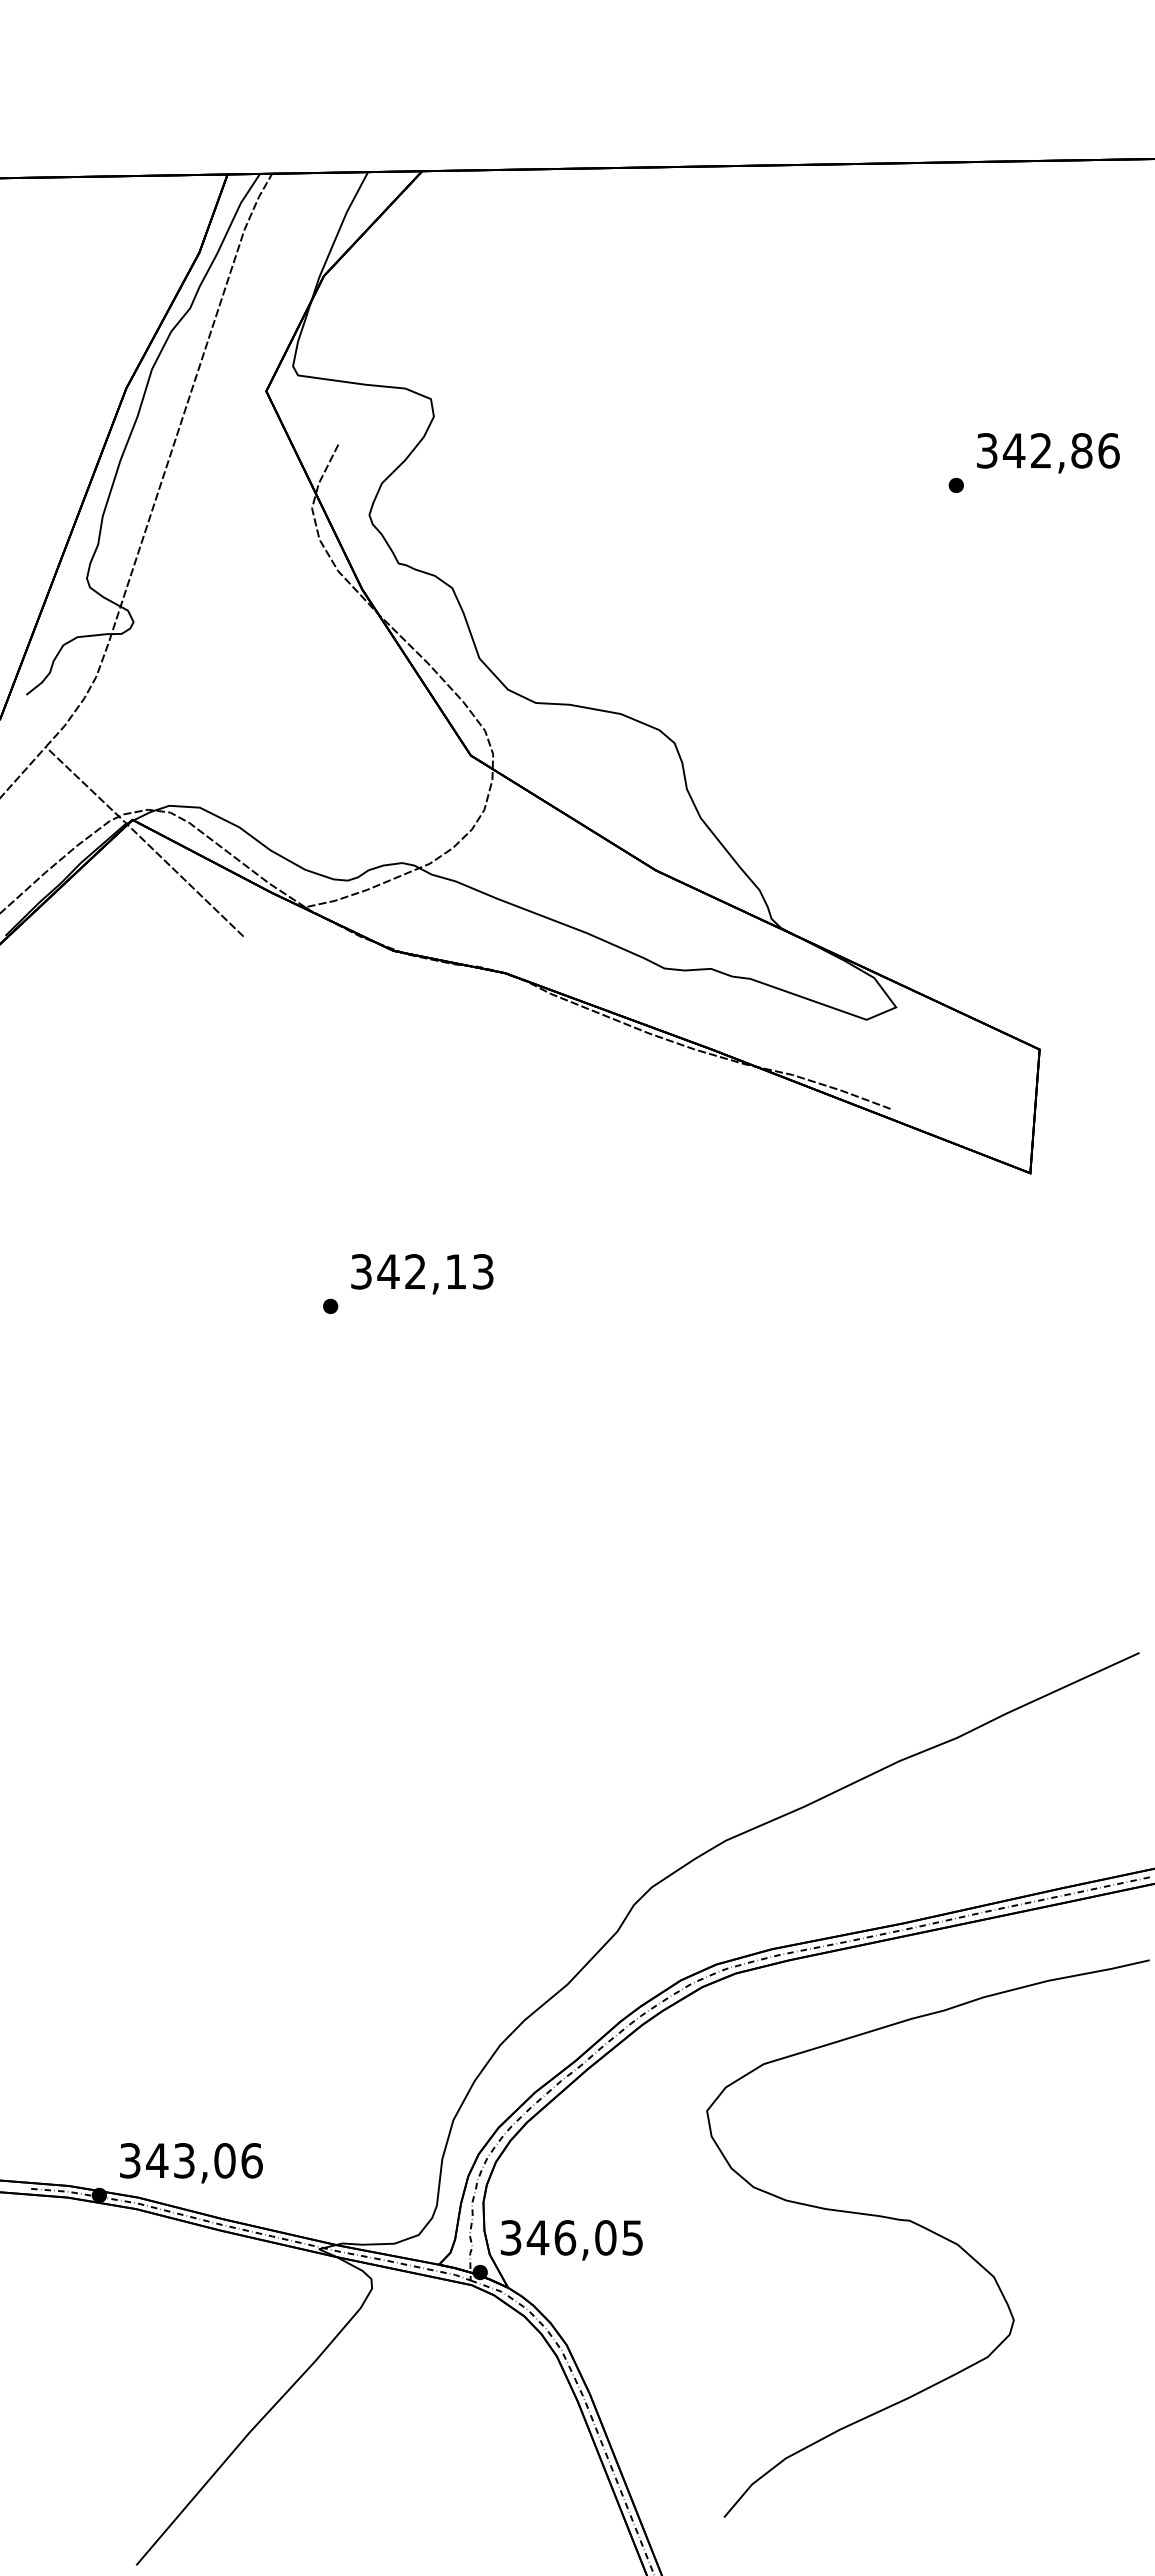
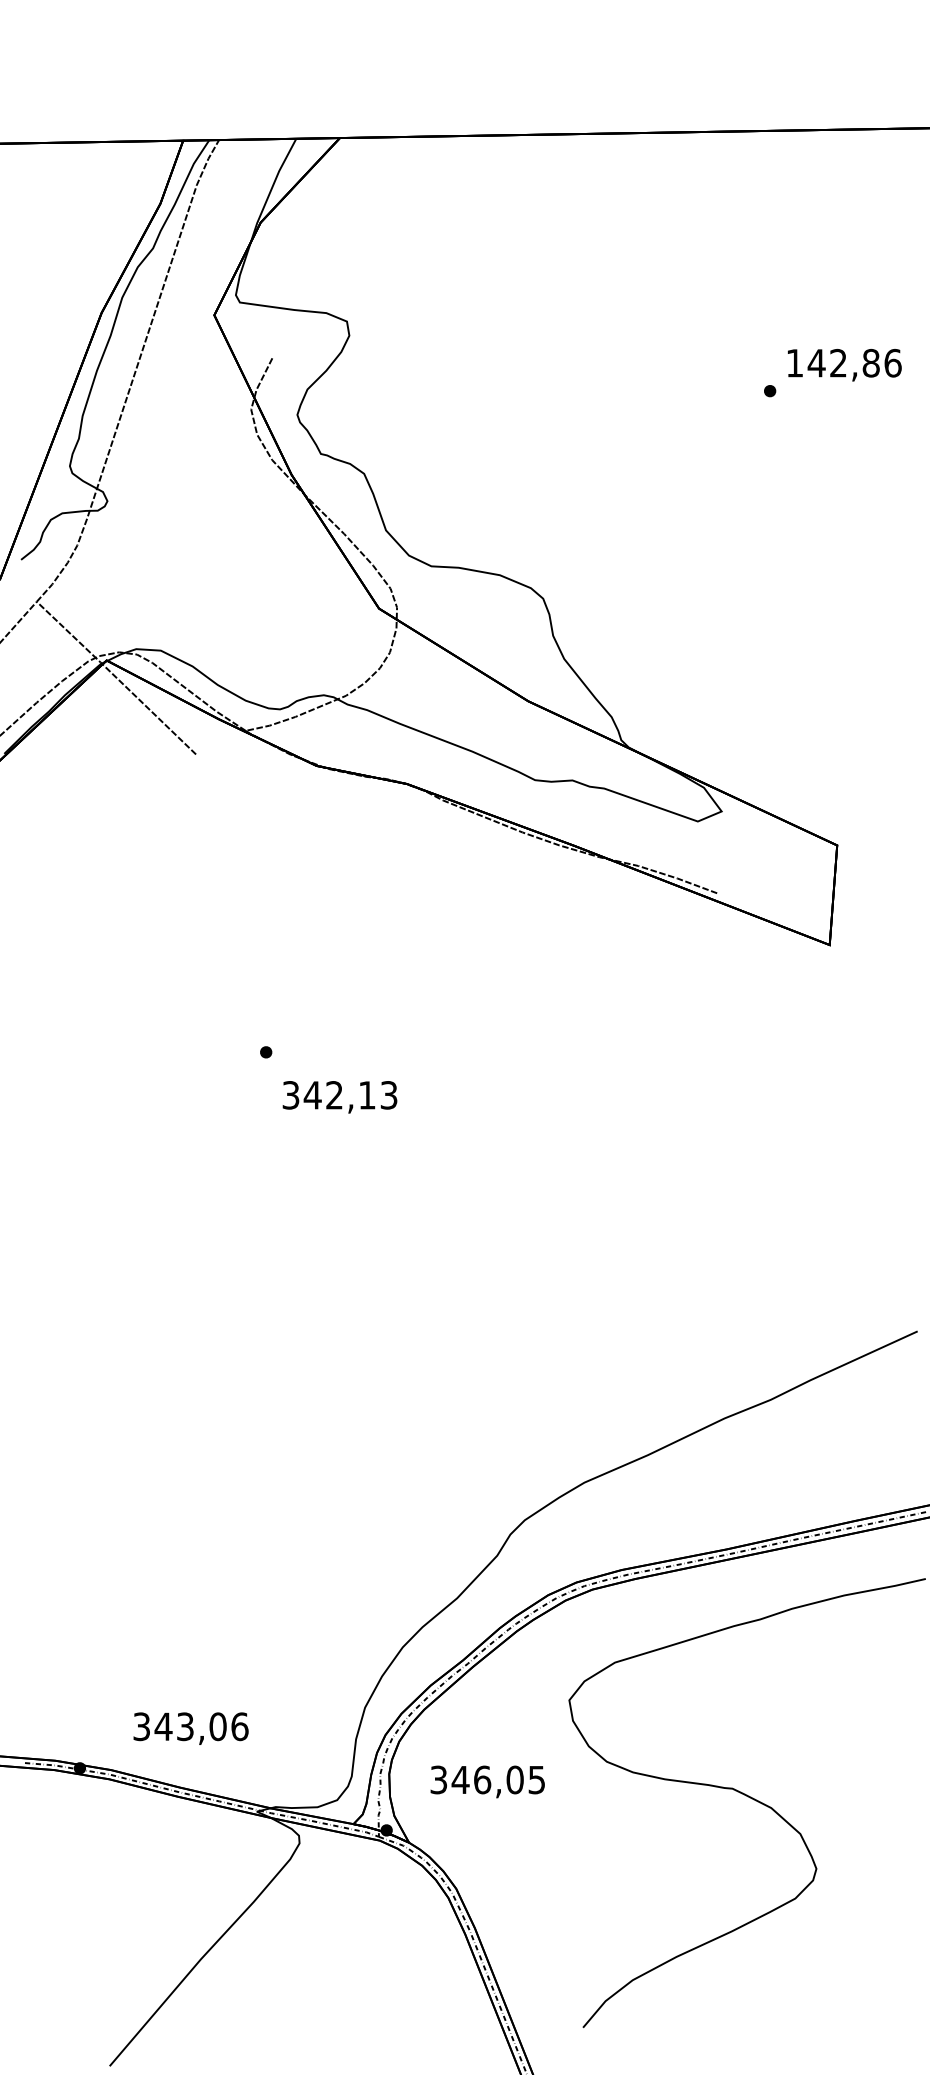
text: (987, 450) -> (795, 362), 342,86 -> 142,86
text: (422, 1274) -> (340, 1097), moved
text: (191, 2163) -> (191, 1728), moved
text: (571, 2240) -> (487, 1782), moved

